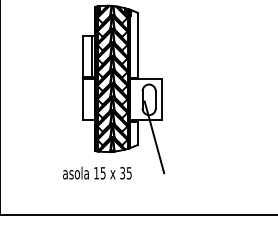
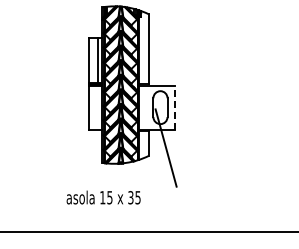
line: (162, 99) -> (174, 107), solid -> dashed
text: (97, 173) -> (103, 197), moved

